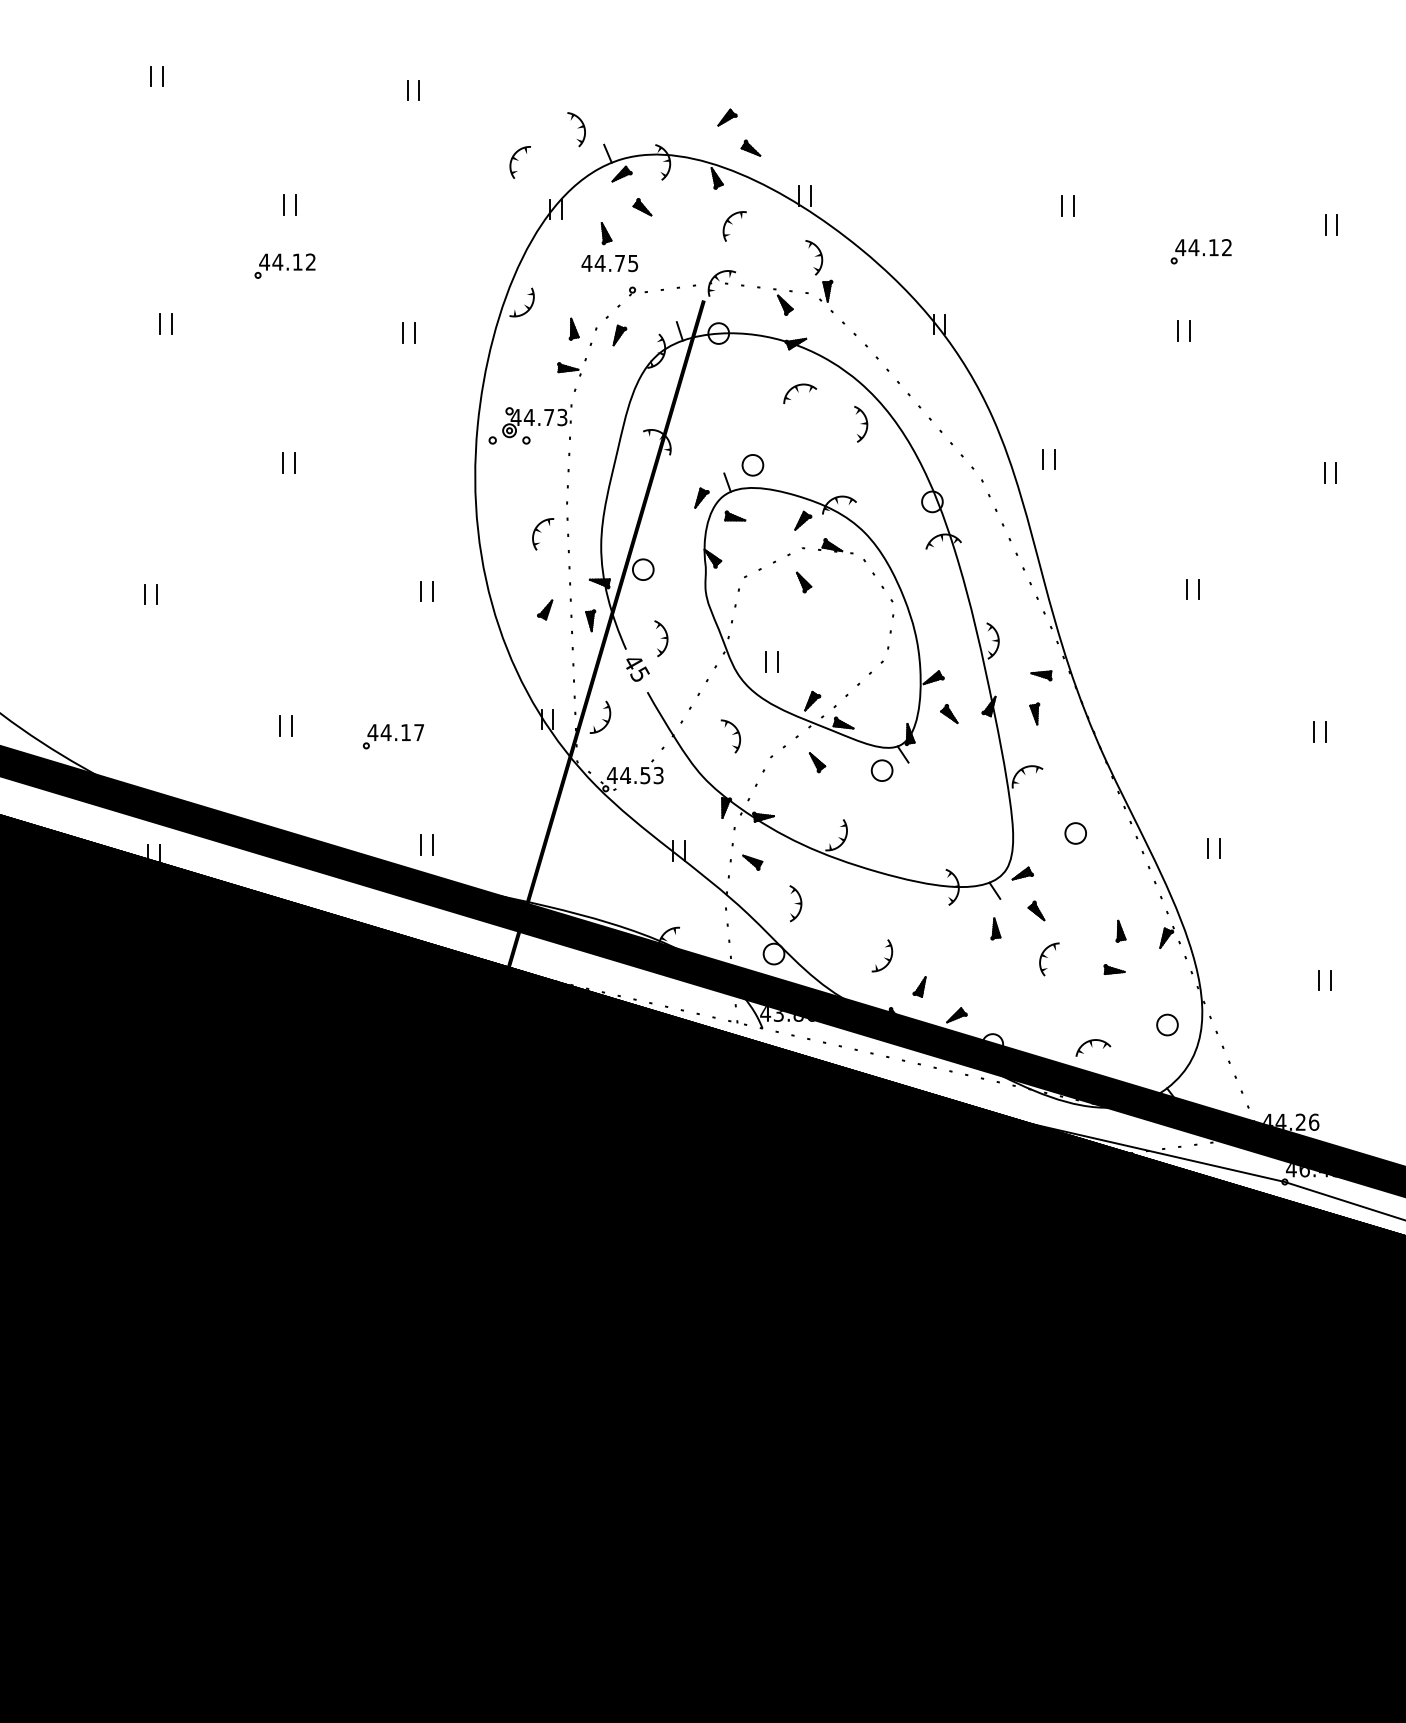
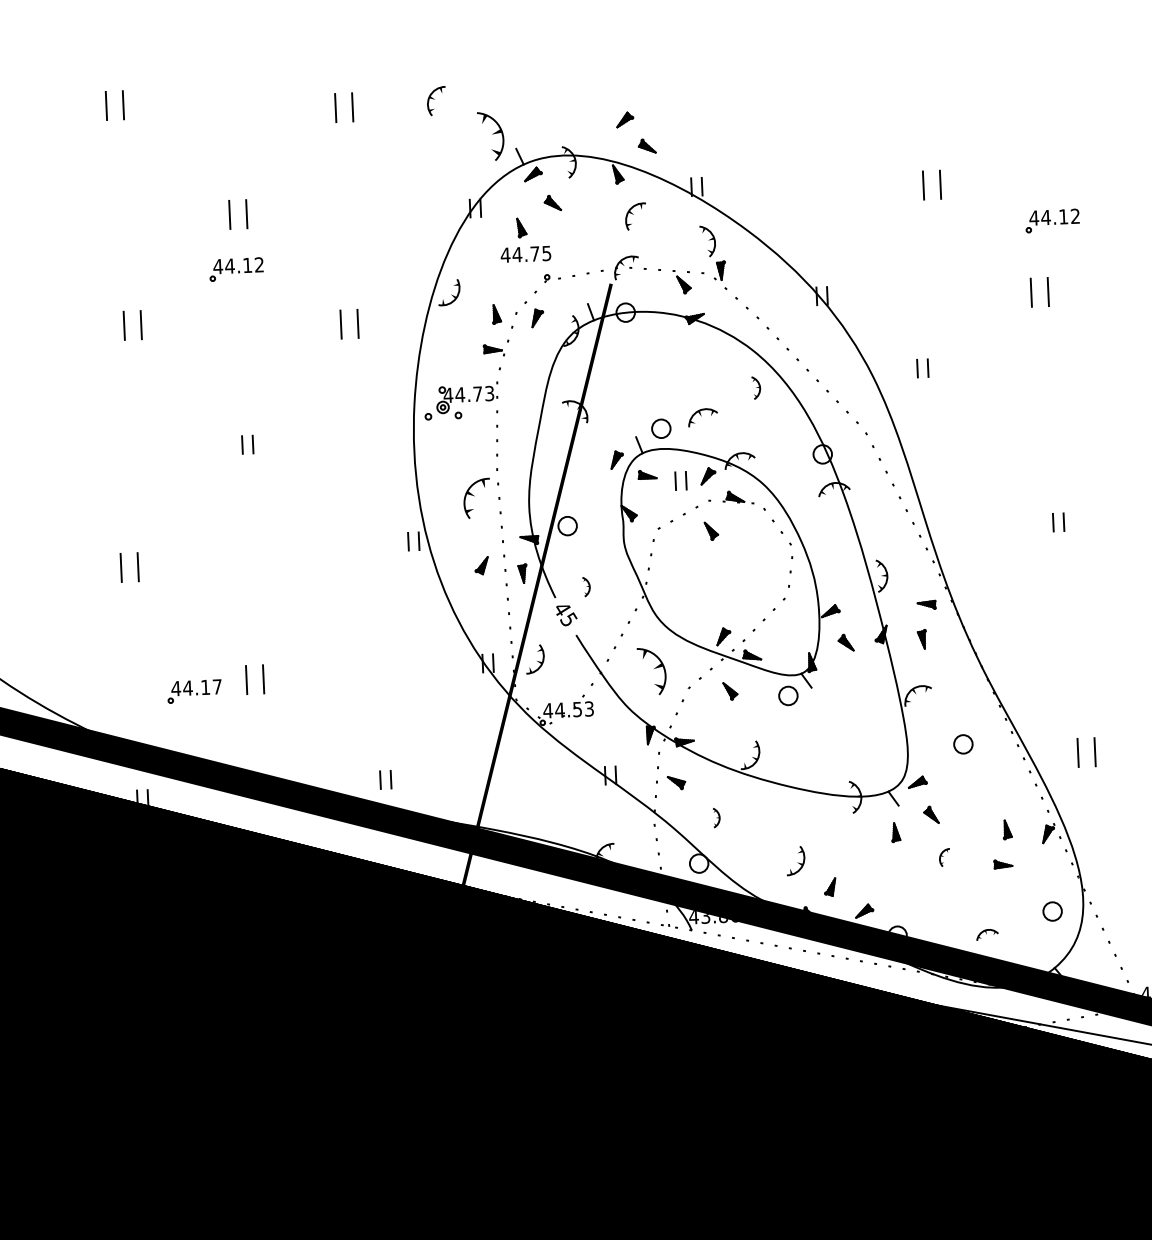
part: (156, 76) -> (114, 105), size x1.6
part: (413, 90) -> (344, 107), size x1.6
part: (576, 129) -> (491, 136), size x1.6
part: (519, 162) -> (435, 101), moved
part: (289, 204) -> (238, 214), size x1.6
part: (1067, 205) -> (931, 184), size x1.6
part: (165, 323) -> (132, 325), size x1.6
part: (1183, 330) -> (1039, 291), size x1.6
part: (408, 332) -> (349, 323), size x1.6
part: (800, 393) -> (703, 417), moved
part: (861, 424) -> (756, 388), size x0.7
part: (1048, 459) -> (922, 368), moved
part: (543, 534) -> (477, 498), size x1.4
part: (426, 591) -> (413, 541), moved
part: (150, 594) -> (129, 567), size x1.6
part: (661, 638) -> (586, 586), size x0.6
part: (771, 661) -> (680, 480), moved
part: (285, 725) -> (254, 678), size x1.6
part: (393, 736) -> (194, 691), moved
part: (730, 736) -> (651, 671), size x1.6
part: (1213, 848) -> (1086, 752), size x1.6
part: (795, 903) -> (716, 817), size x0.6
part: (1049, 959) -> (944, 857), size x0.6
part: (1093, 1047) -> (987, 934), size x0.7

